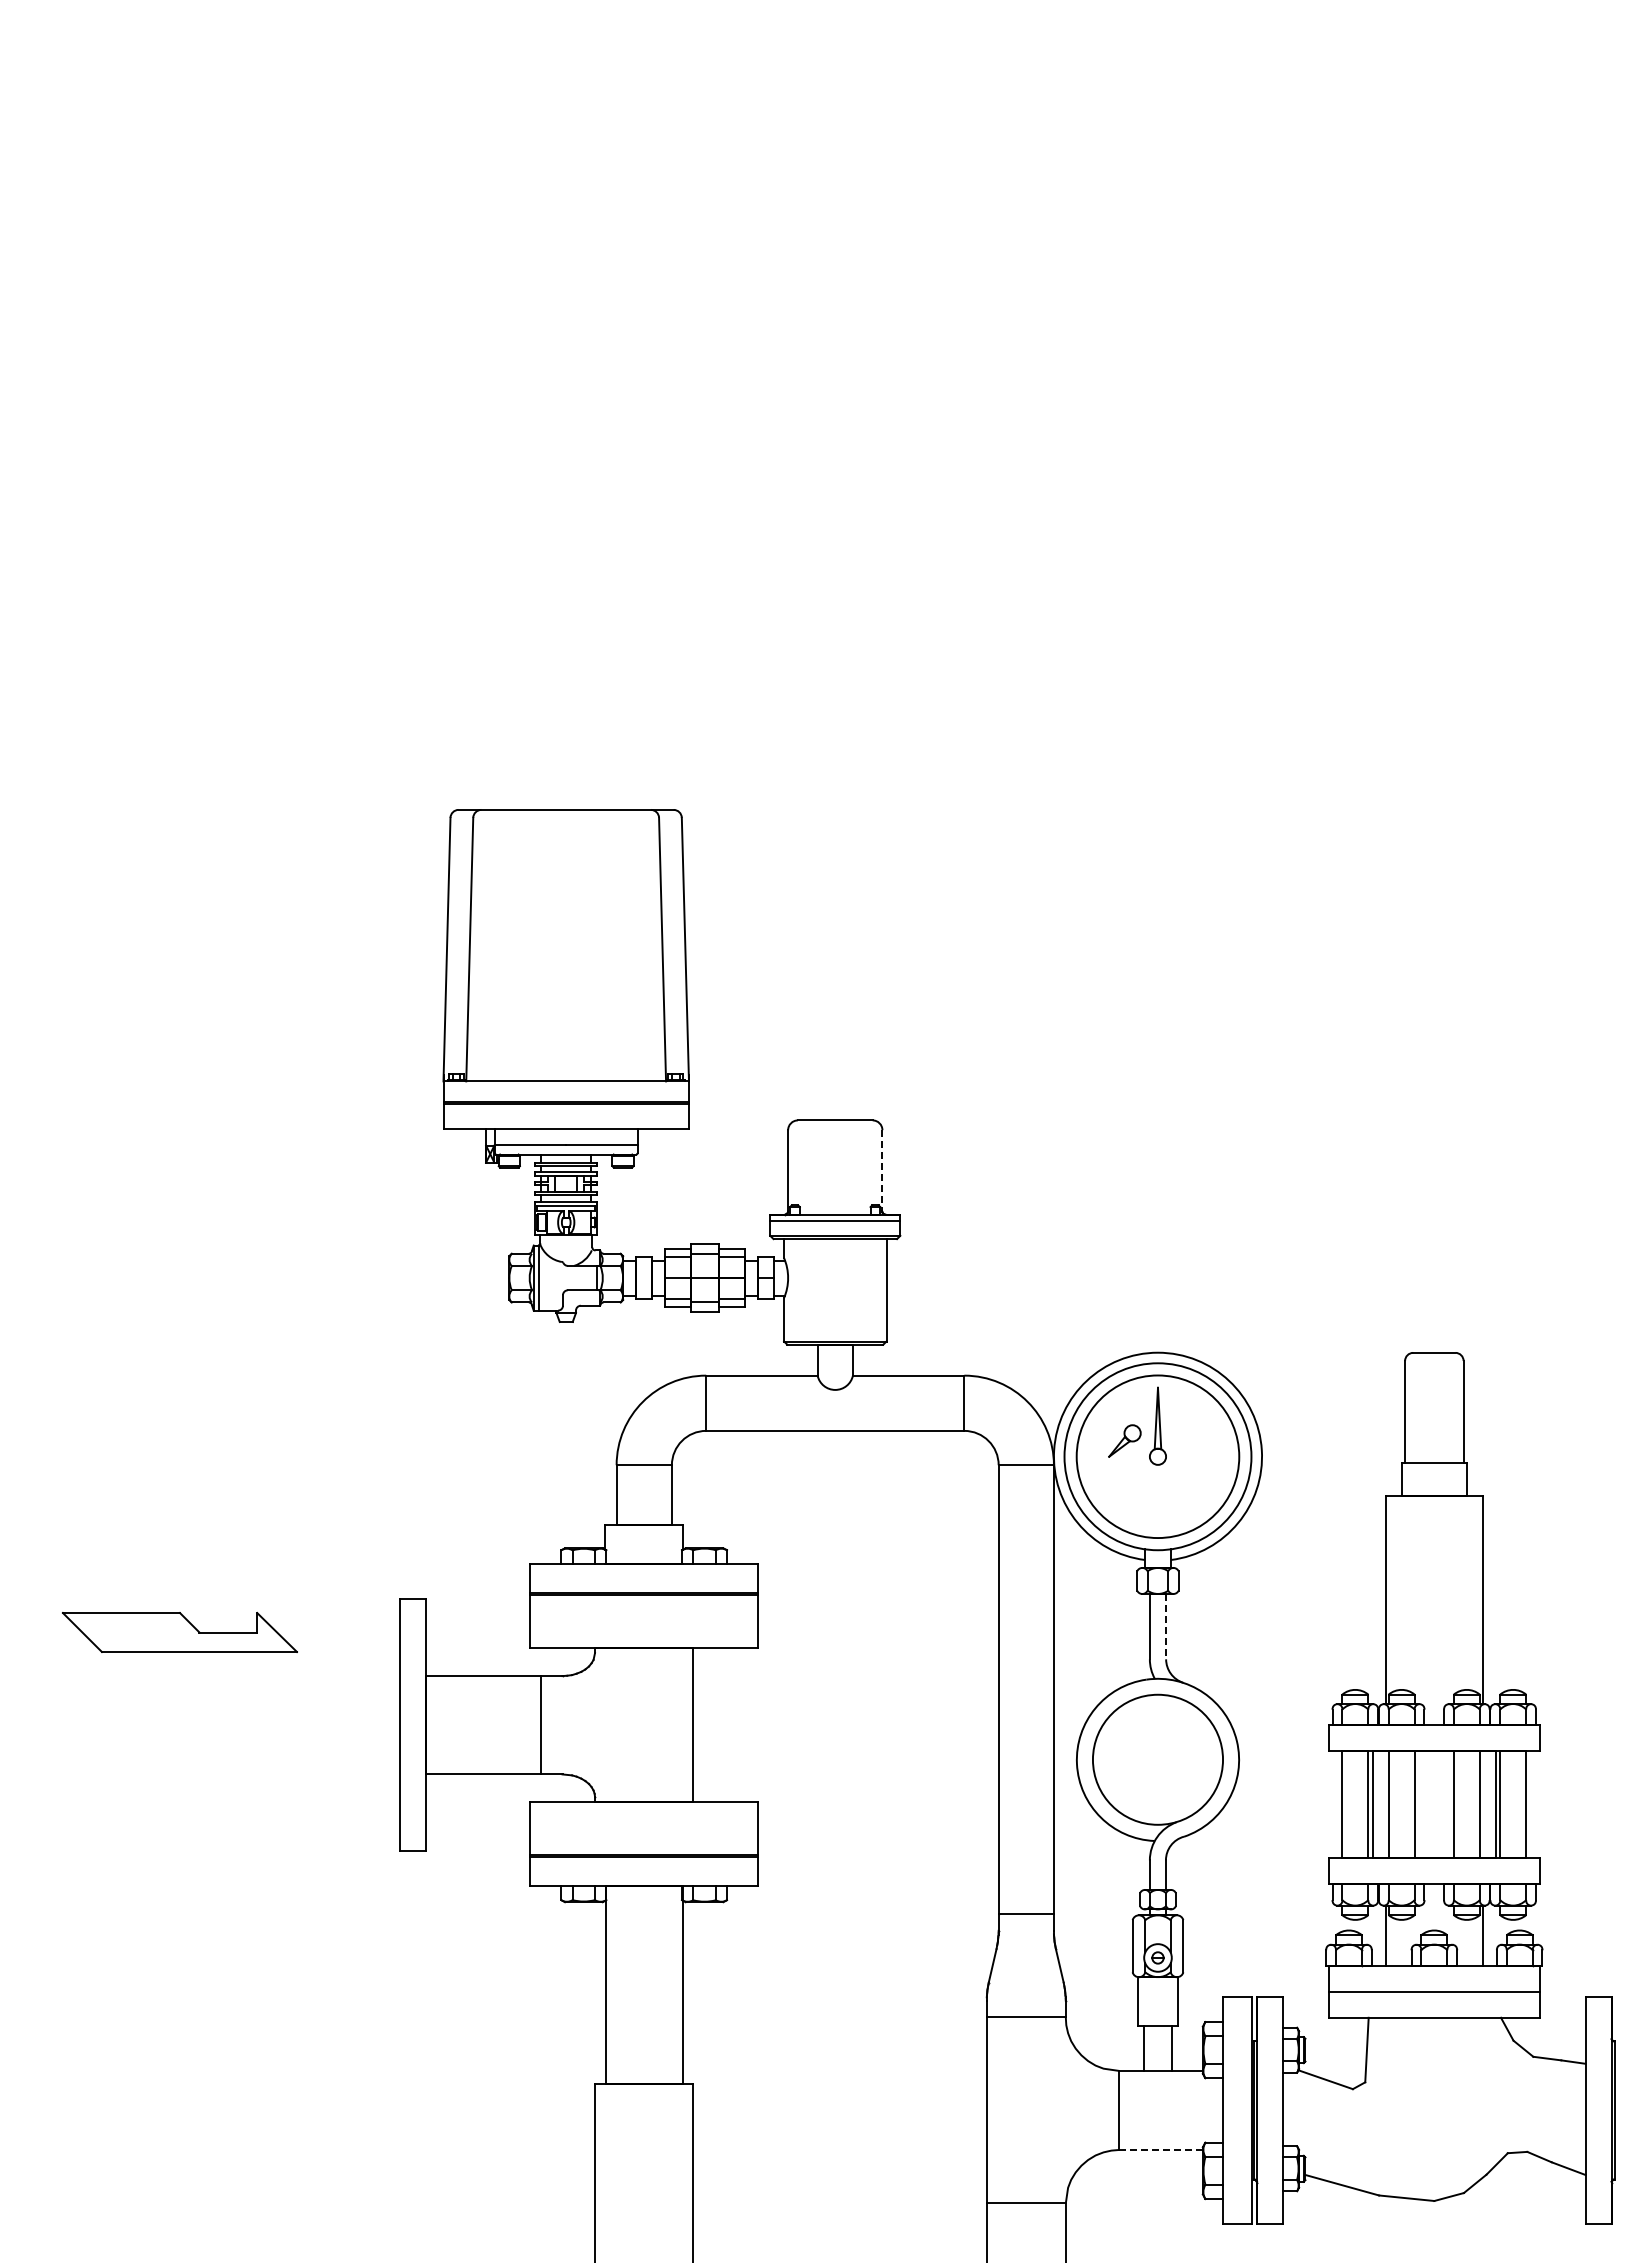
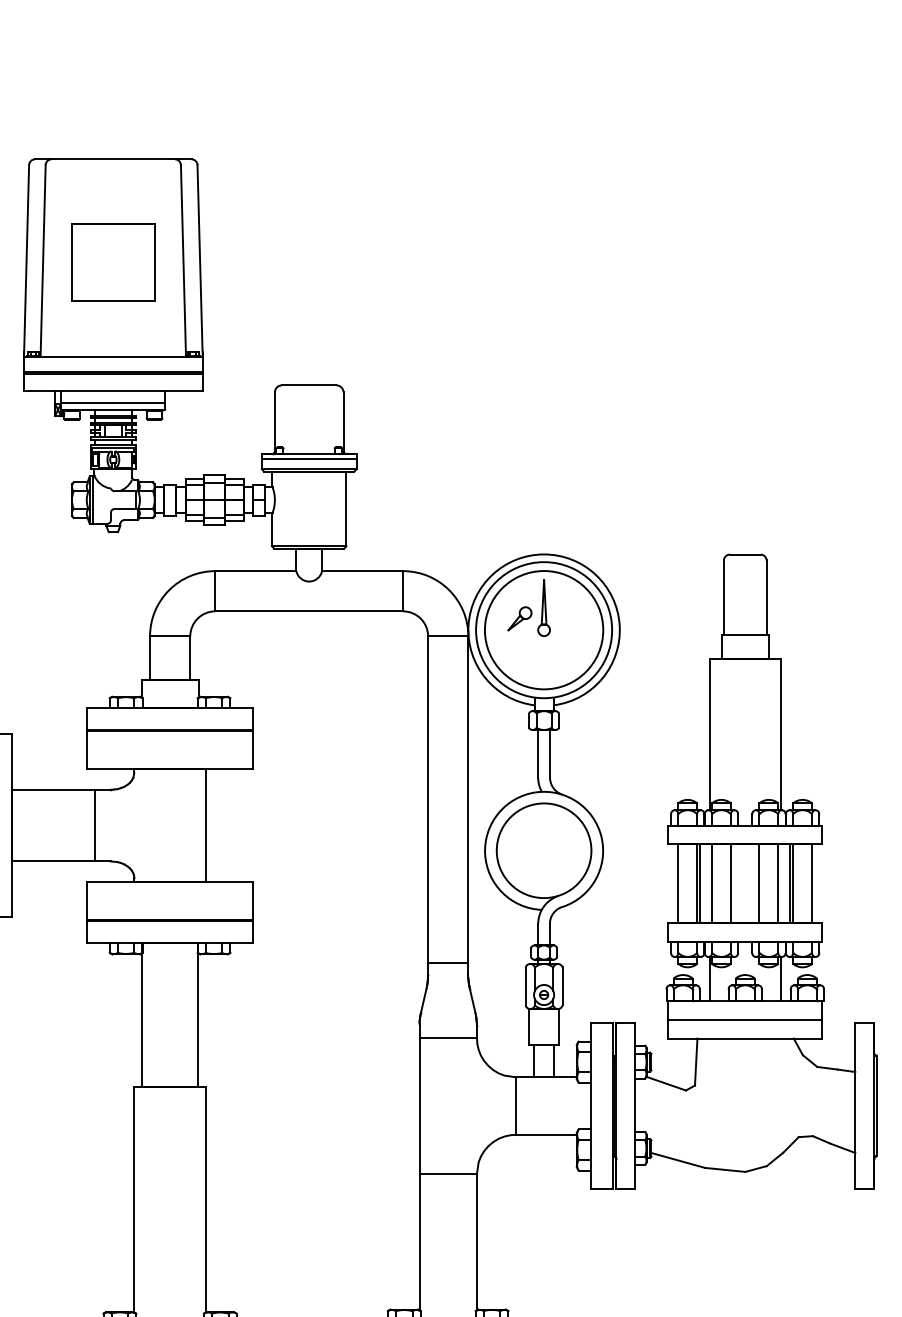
part: (565, 951) -> (112, 262), added
line: (882, 1170) -> (343, 421), dashed -> solid
line: (1166, 1626) -> (550, 753), dashed -> solid
line: (1161, 2149) -> (546, 1134), dashed -> solid

